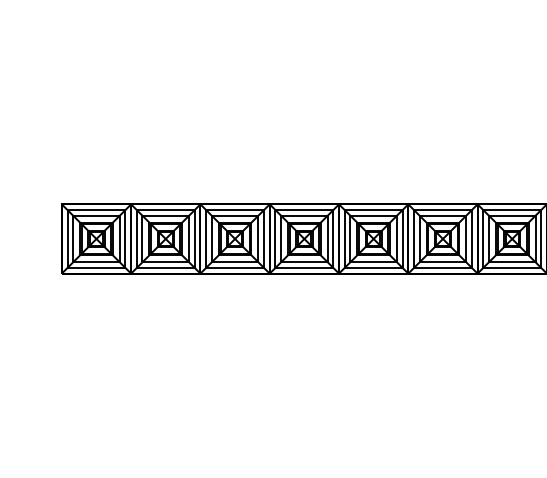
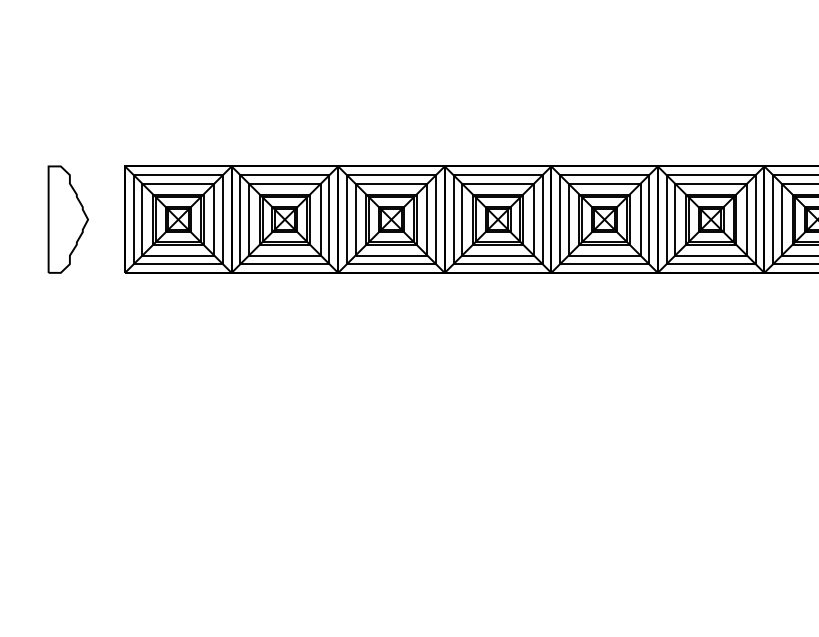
part: (24, 238) -> (67, 218), added

